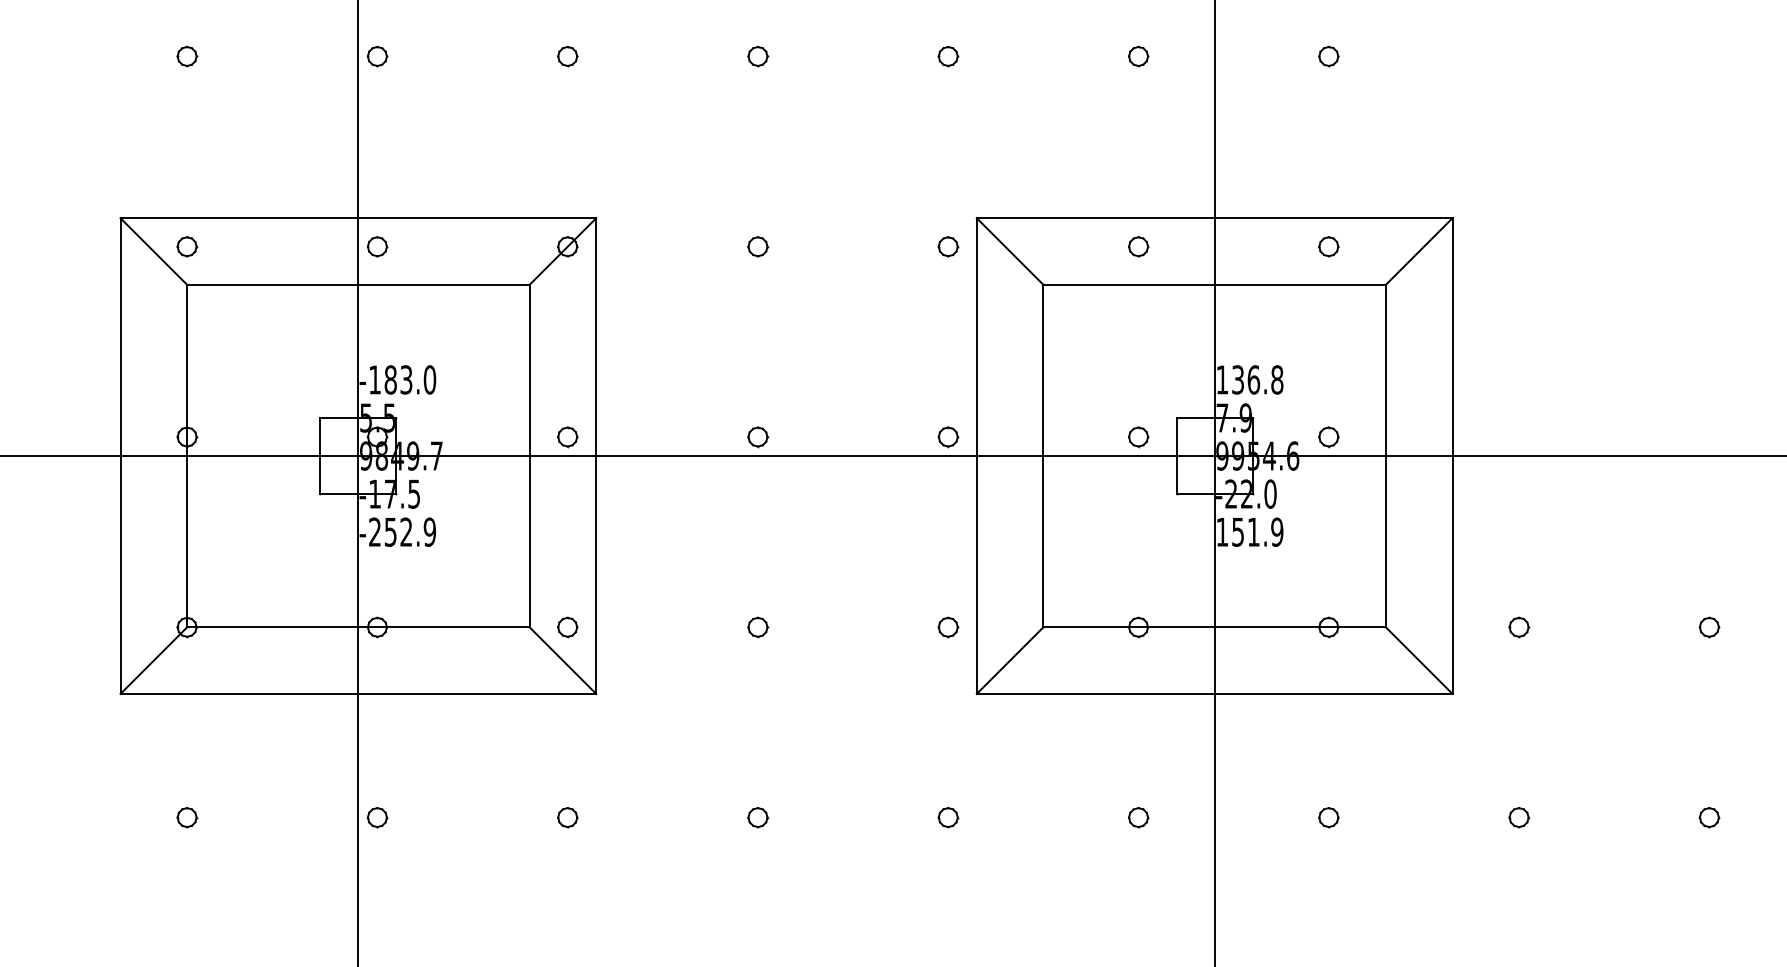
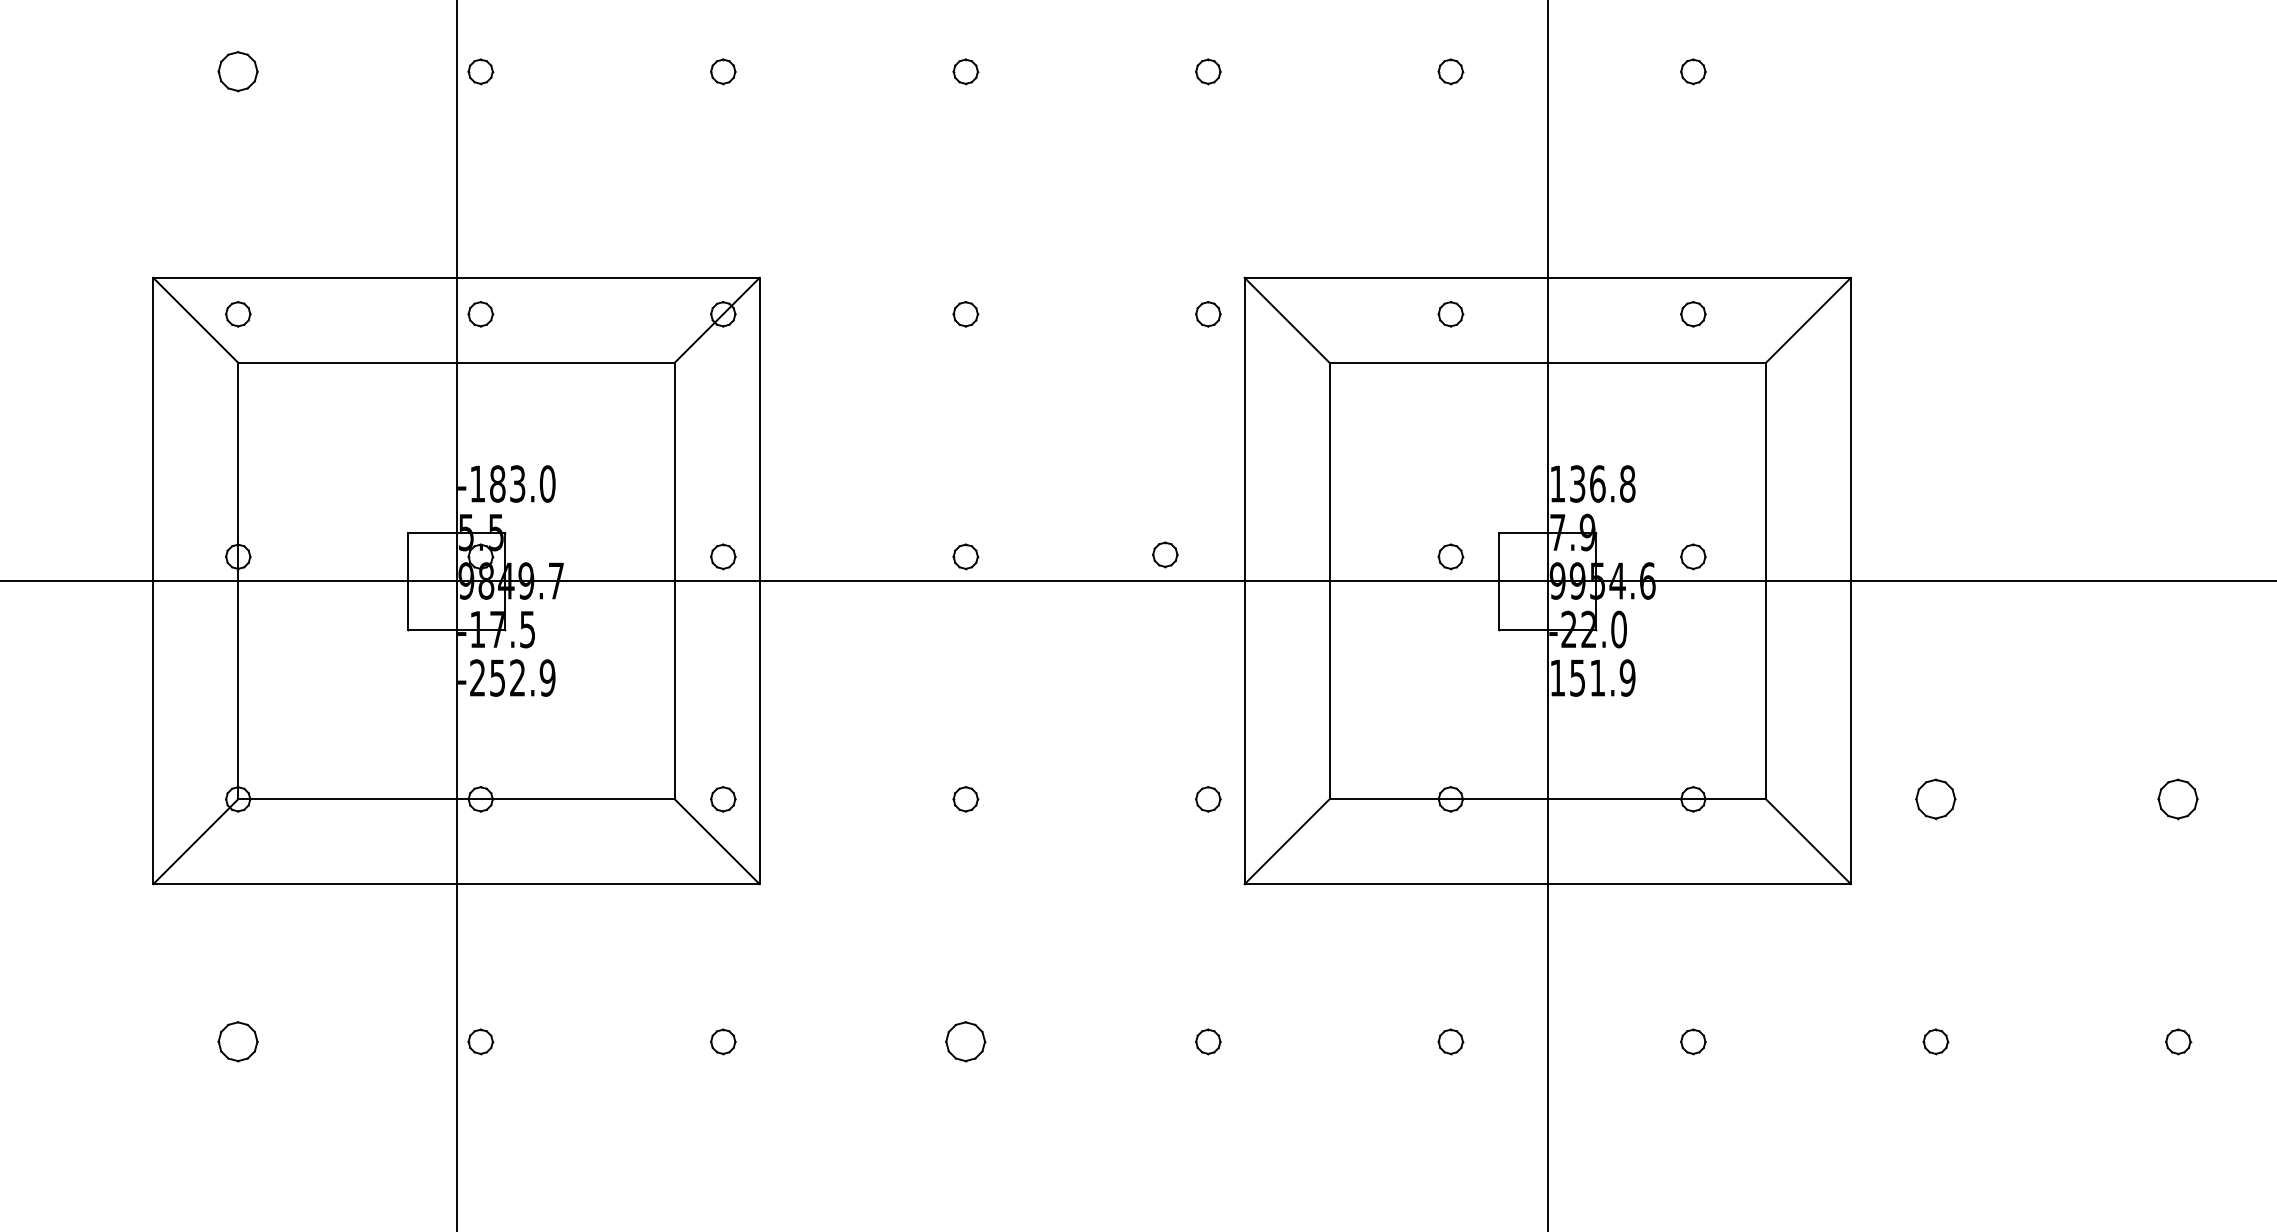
part: (187, 56) -> (238, 71), size x1.6
part: (948, 436) -> (1165, 554), moved
part: (1518, 627) -> (1935, 799), size x1.6
part: (1709, 627) -> (2178, 799), size x1.6
part: (187, 817) -> (238, 1041), size x1.6
part: (757, 817) -> (965, 1041), size x1.6

